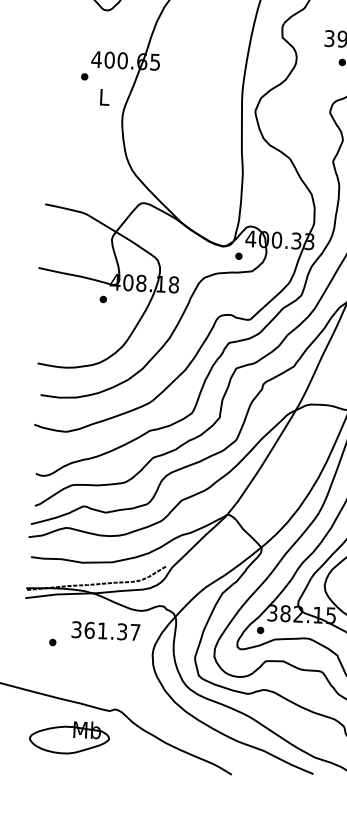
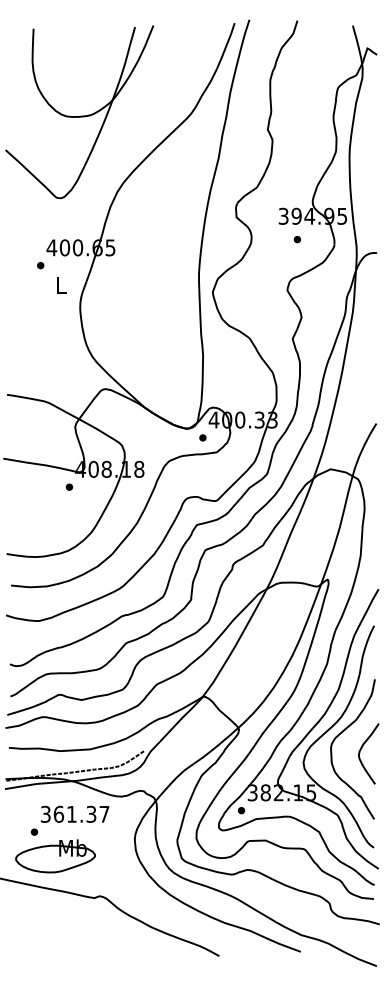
text: (106, 630) -> (75, 813), moved
part: (69, 737) -> (55, 856), moved

